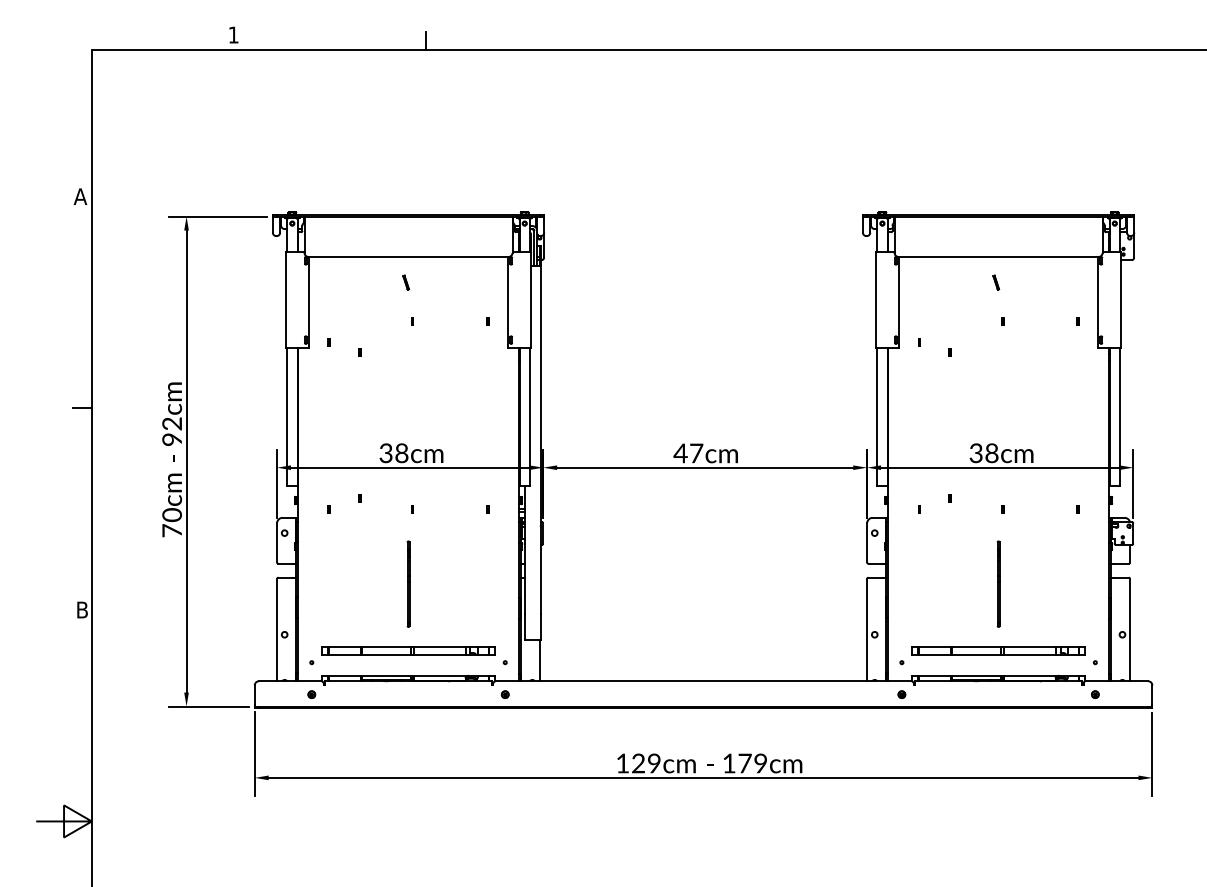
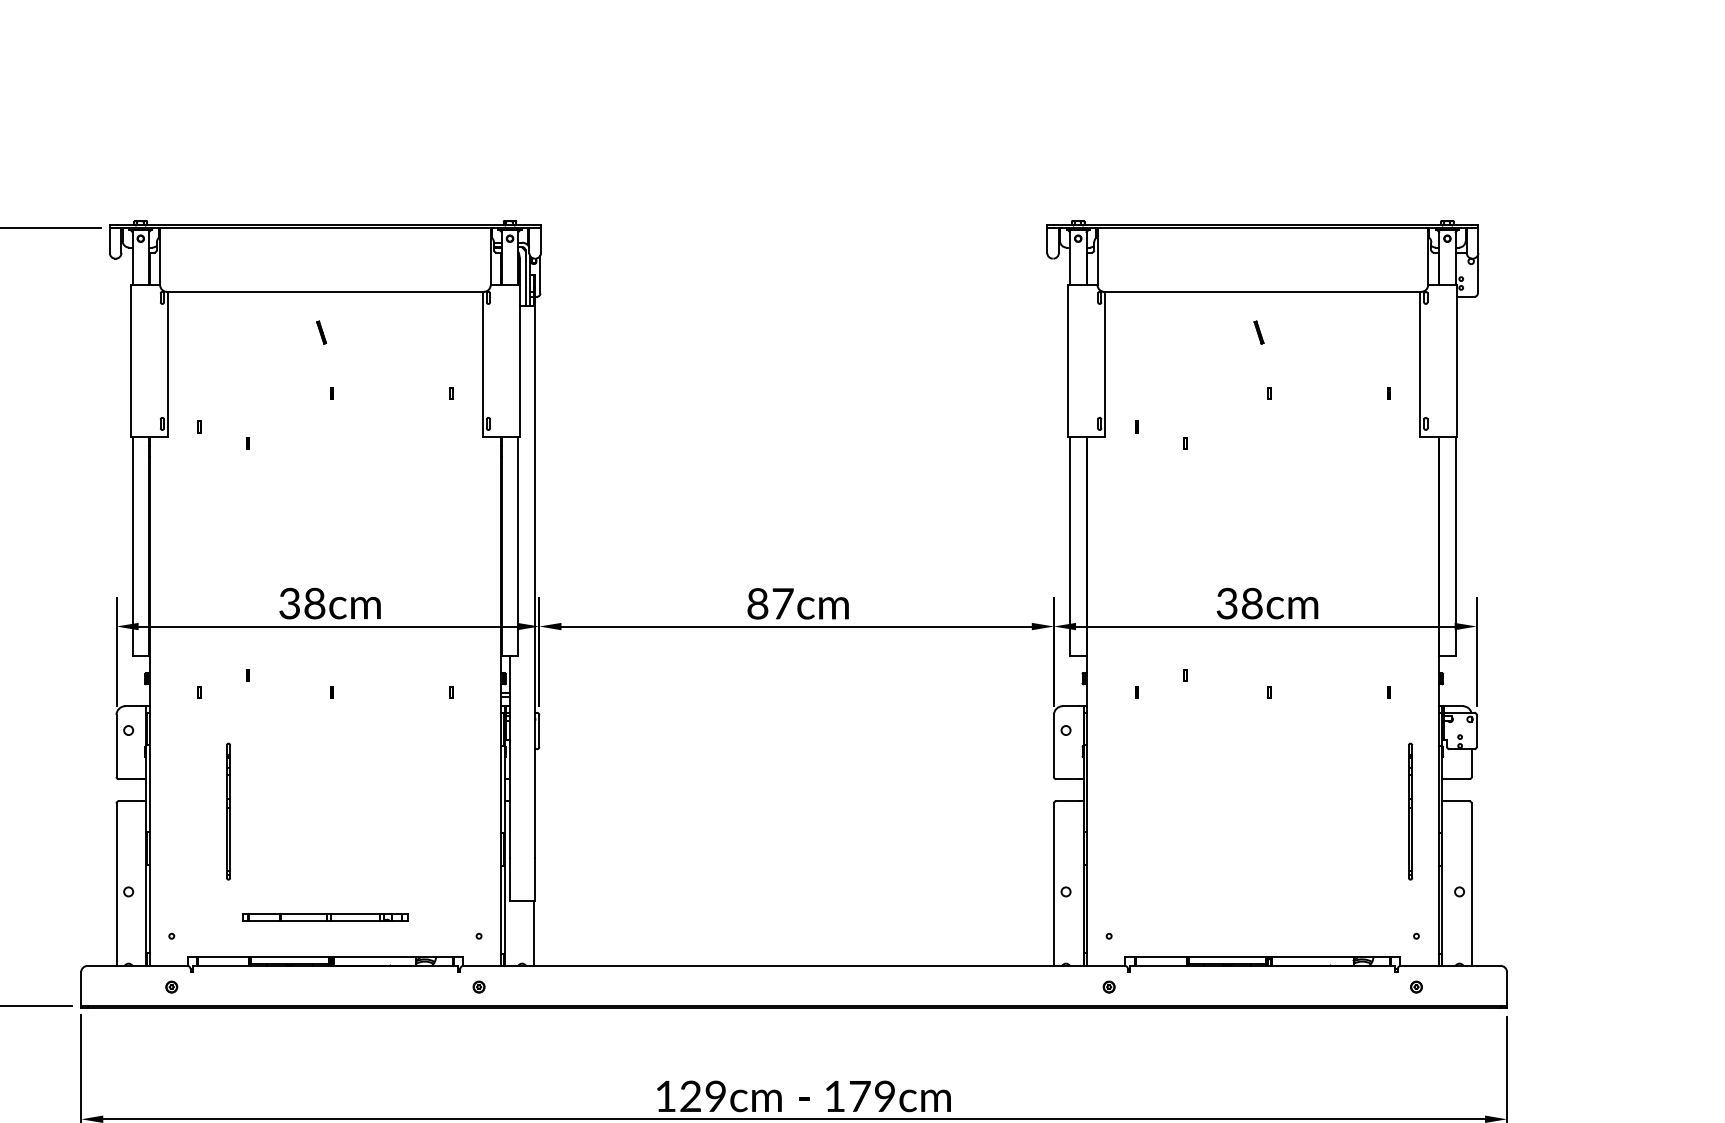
text: (680, 453) -> (757, 603), 47cm -> 87cm
line: (408, 583) -> (228, 810), moved
line: (998, 583) -> (1410, 810), moved
part: (408, 650) -> (325, 916), size x0.6
part: (998, 650) -> (1262, 916), removed

